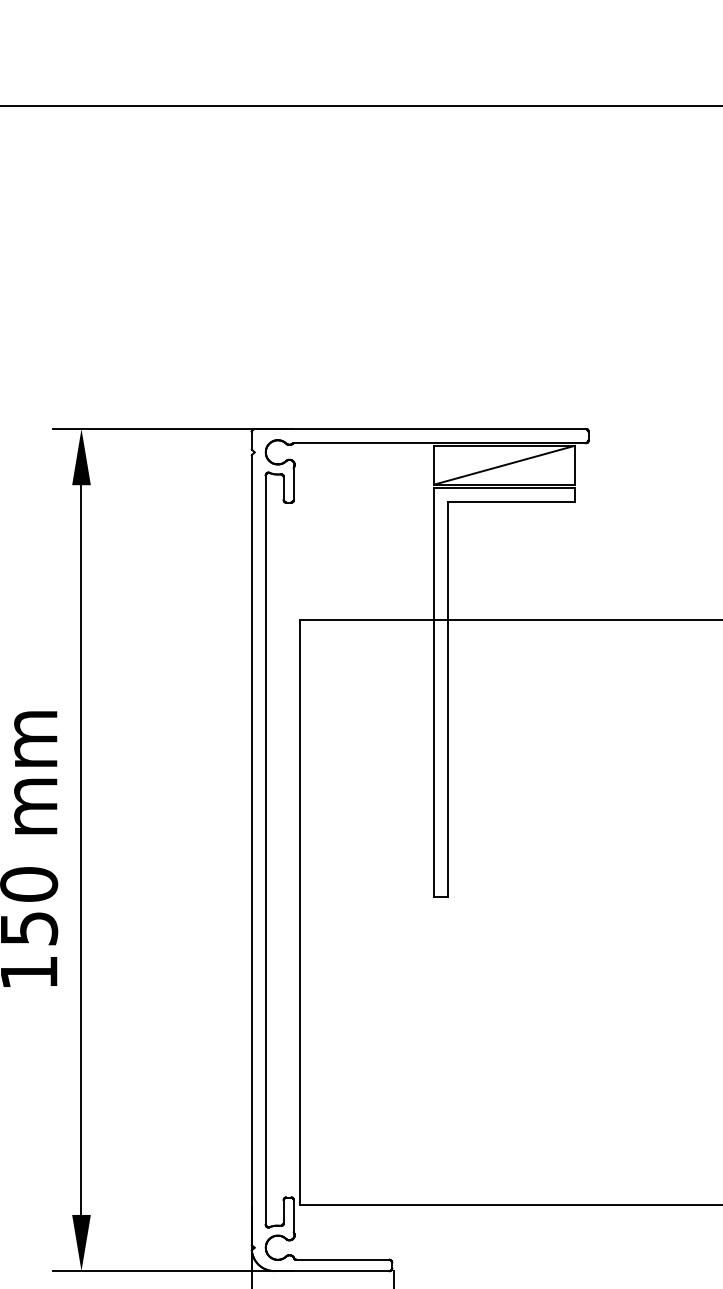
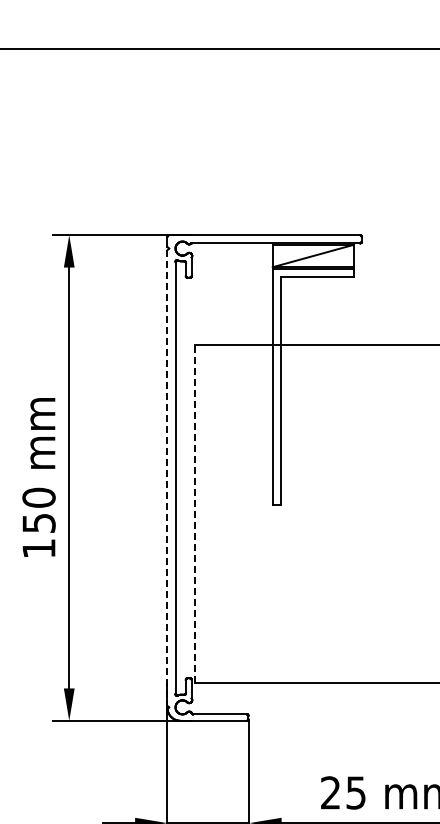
line: (251, 850) -> (167, 478), solid -> dashed
line: (300, 911) -> (195, 513), solid -> dashed

